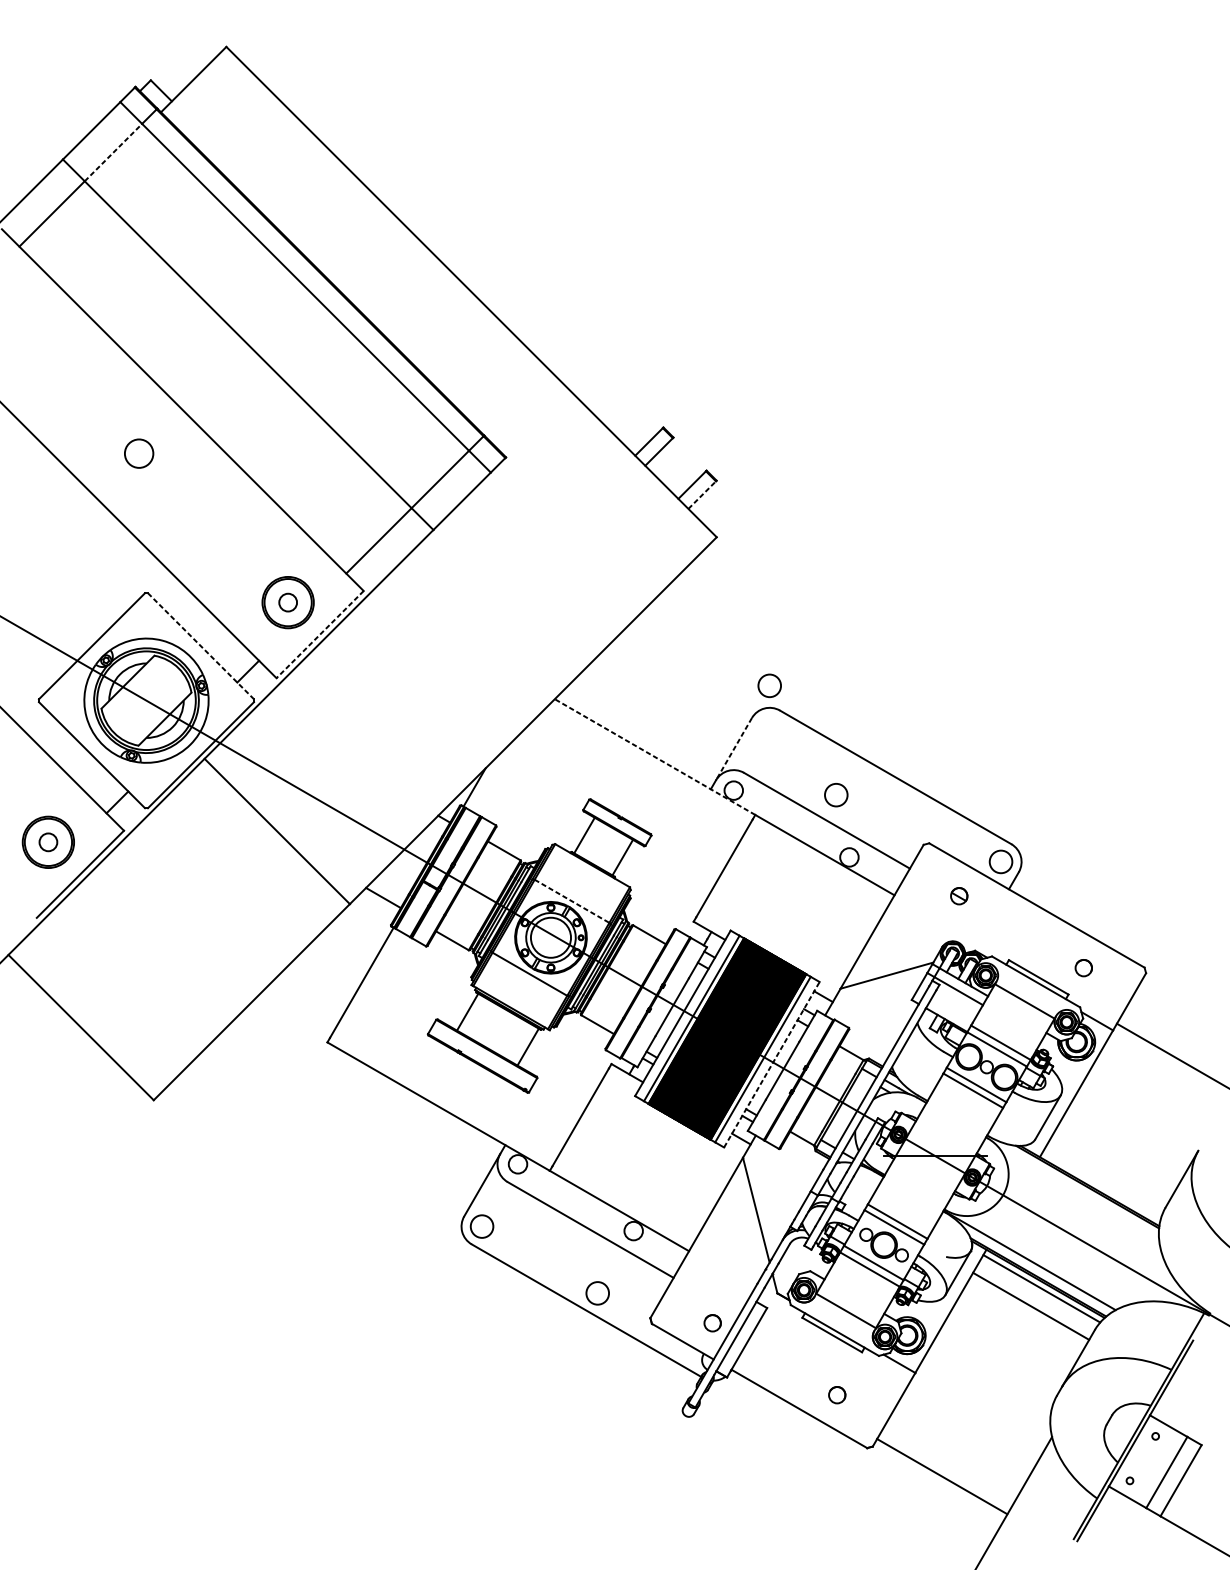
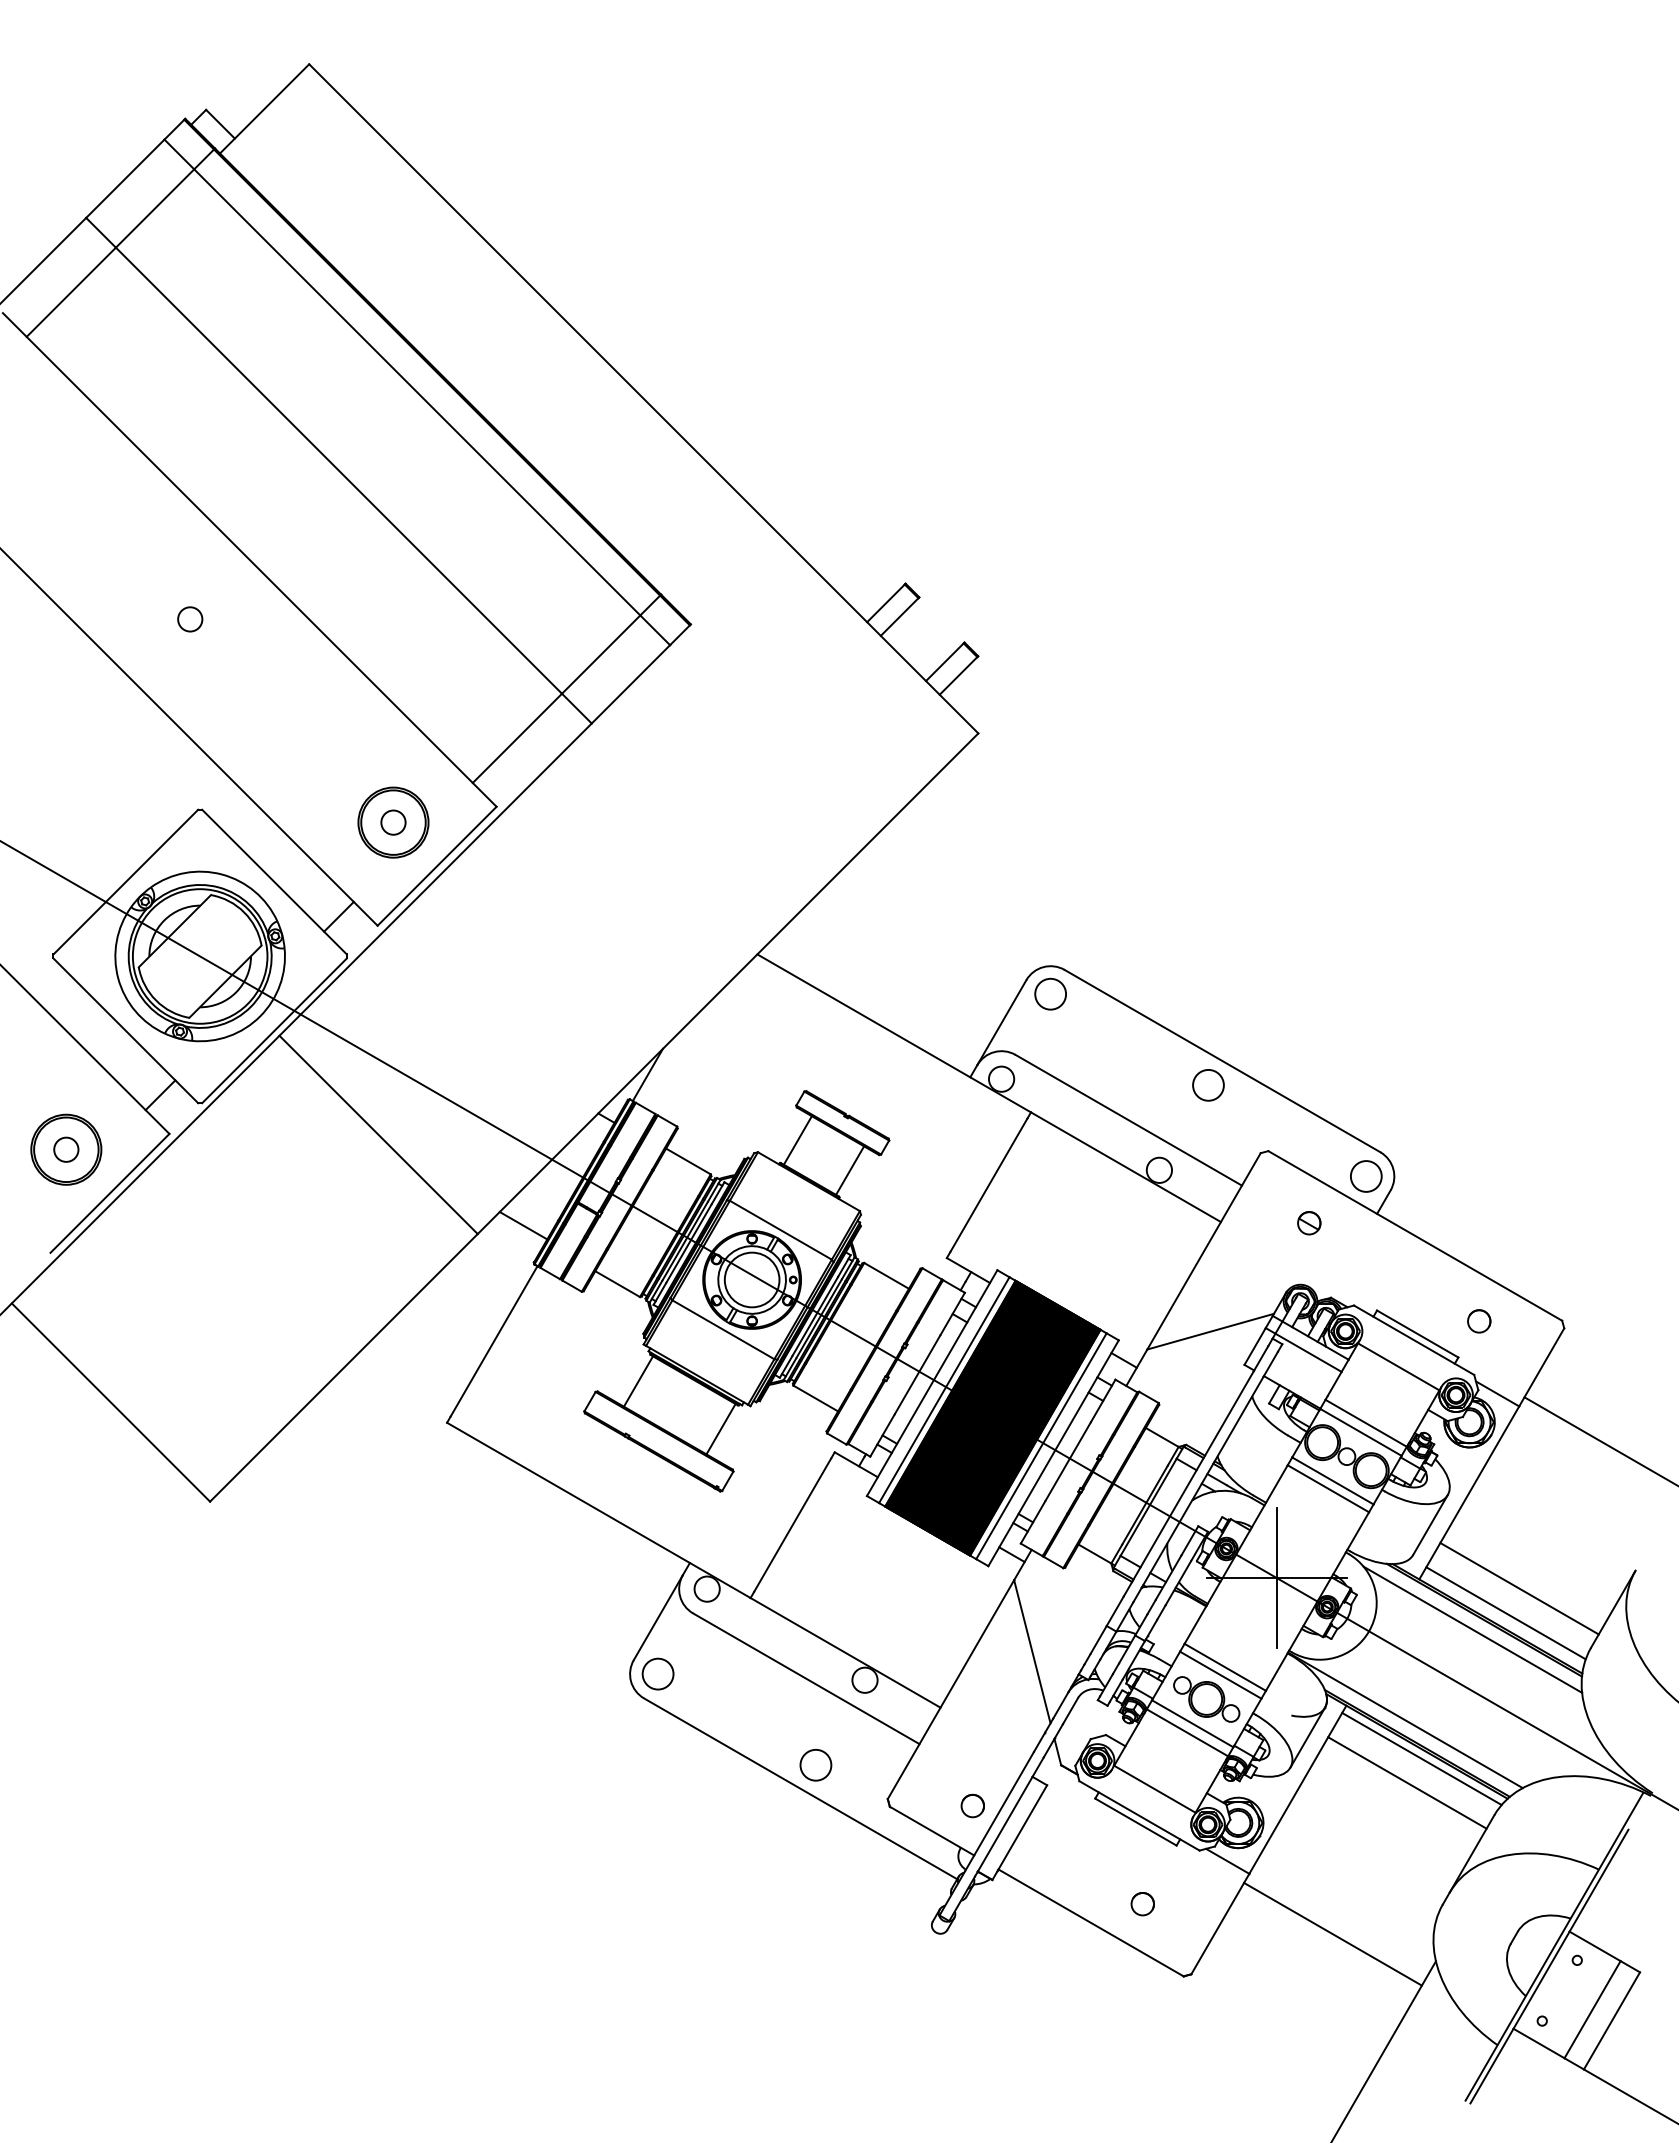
line: (113, 152) -> (155, 208), dashed -> solid
circle: (139, 453) -> (190, 619), size x0.62
line: (702, 494) -> (958, 675), dashed -> solid
line: (319, 634) -> (436, 866), dashed -> solid
line: (200, 646) -> (274, 882), dashed -> solid
circle: (769, 685) -> (1050, 993), moved
line: (733, 749) -> (1001, 1023), dashed -> solid
line: (655, 757) -> (894, 1033), dashed -> solid
circle: (836, 795) -> (1208, 1085), moved
line: (571, 901) -> (780, 1230), dashed -> solid
line: (771, 1064) -> (1053, 1452), dashed -> solid
line: (935, 1155) -> (1276, 1577), added
line: (1113, 1163) -> (1519, 1588), added
line: (1103, 1182) -> (1505, 1613), added
line: (1078, 1193) -> (1472, 1629), added
line: (941, 1476) -> (1332, 1933), moved

